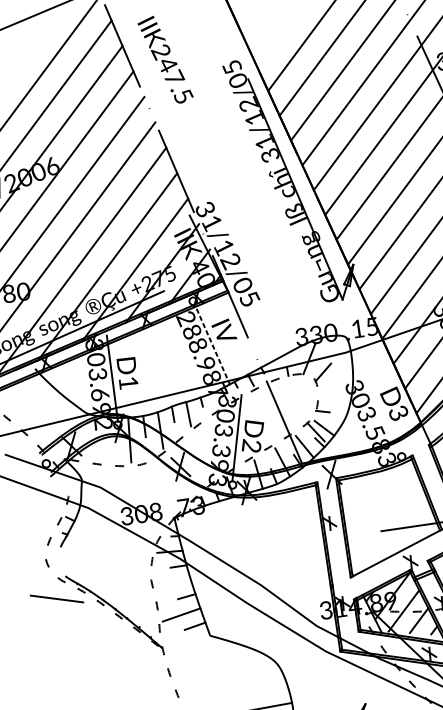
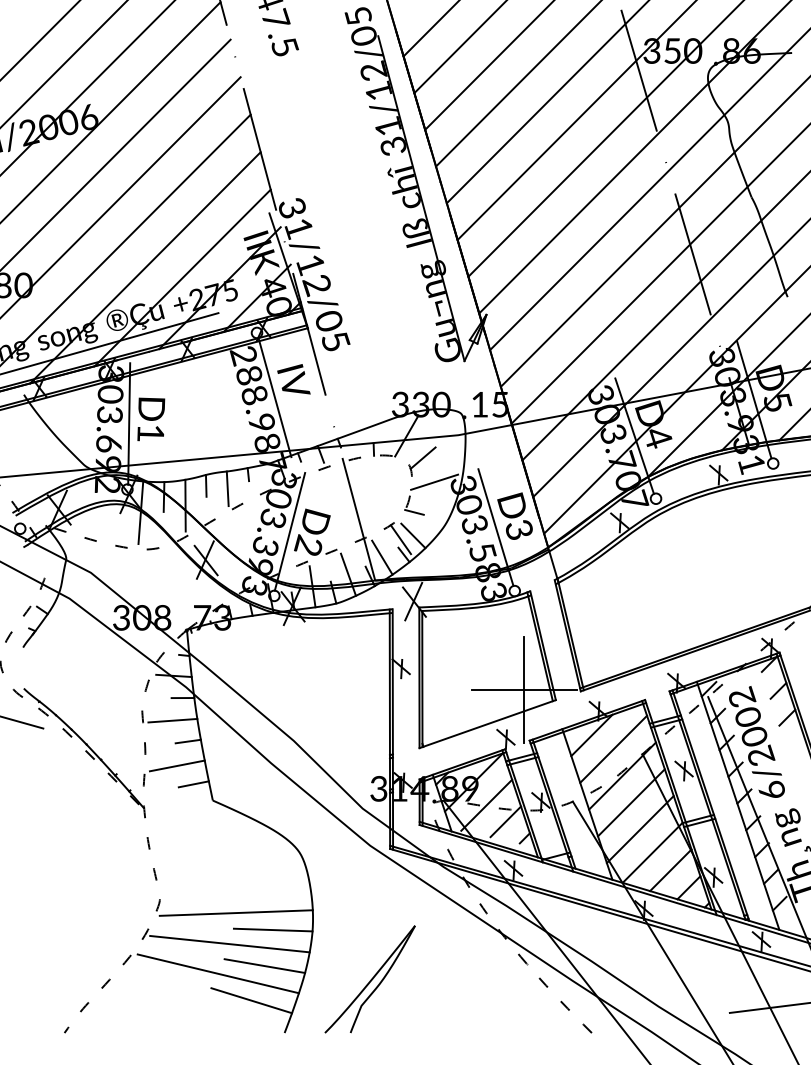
line: (213, 345) -> (275, 398), dashed -> solid
line: (333, 387) -> (434, 481), added
line: (381, 413) -> (495, 527), added
line: (418, 526) -> (524, 690), added
line: (173, 583) -> (172, 720), added

